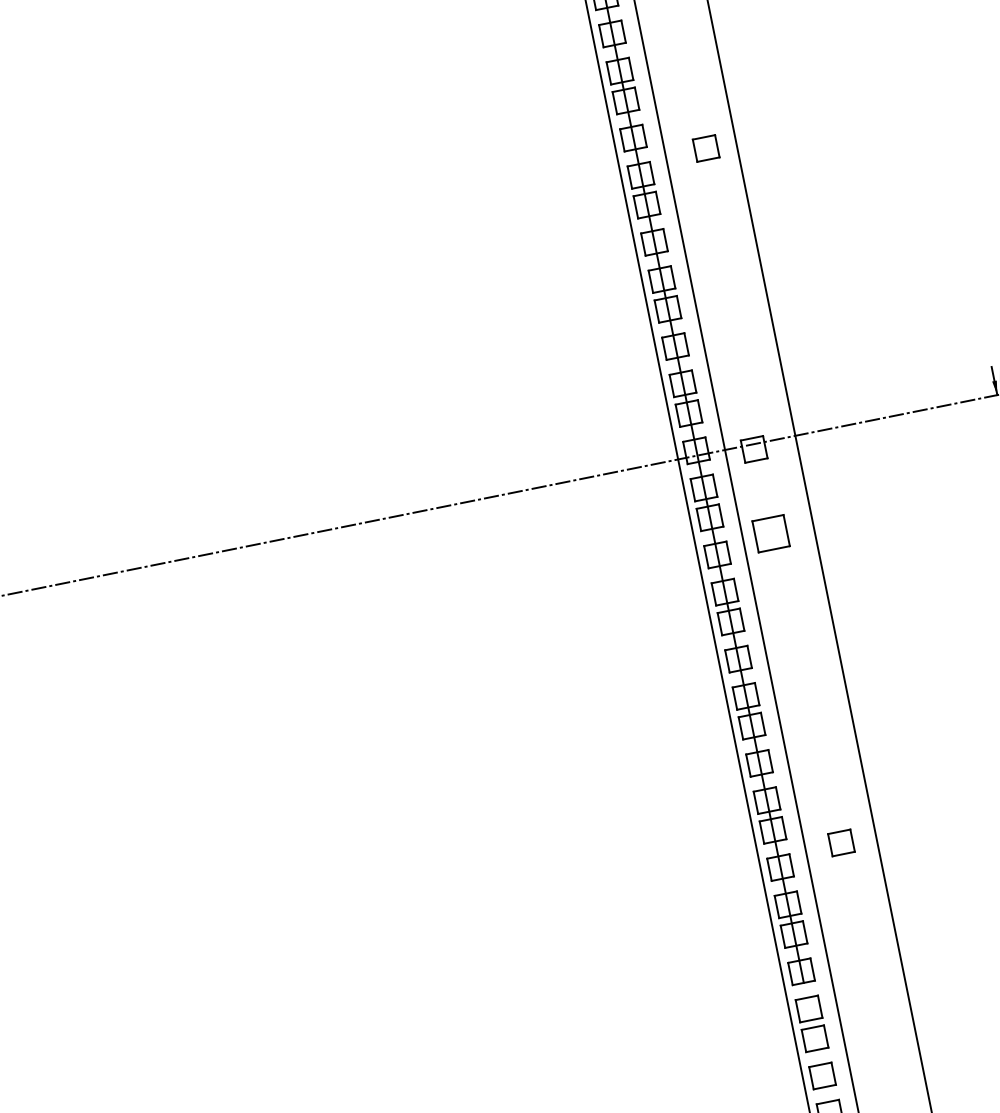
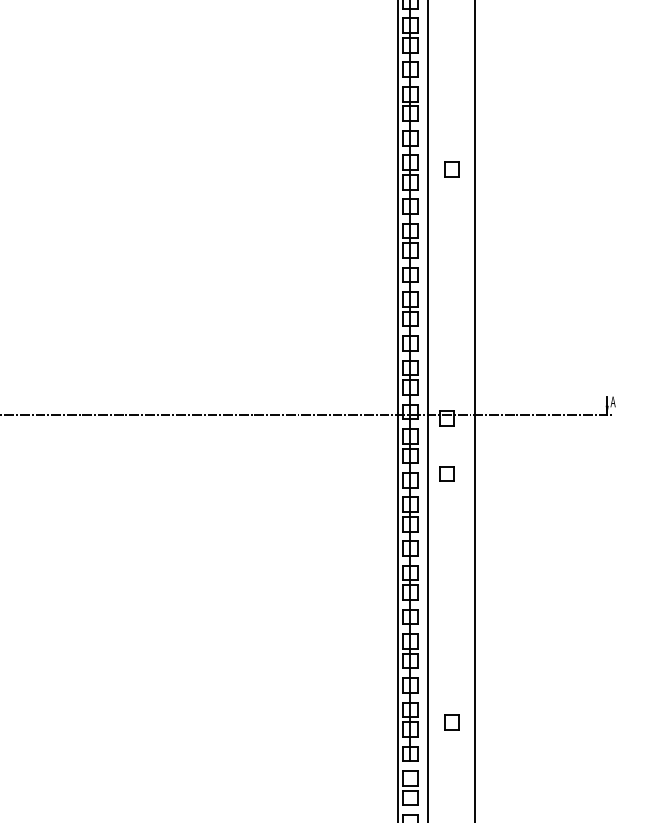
part: (705, 148) -> (451, 169), moved
part: (770, 533) -> (446, 473), size x0.71
part: (840, 842) -> (451, 722), moved

